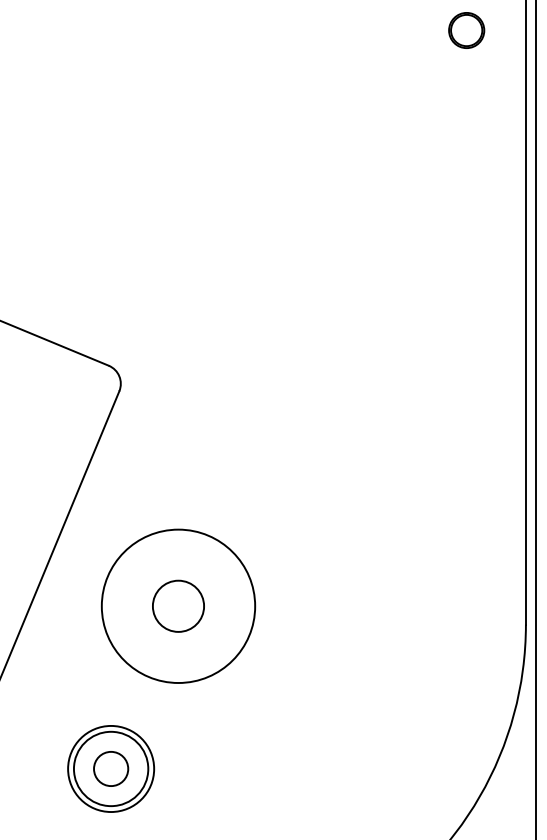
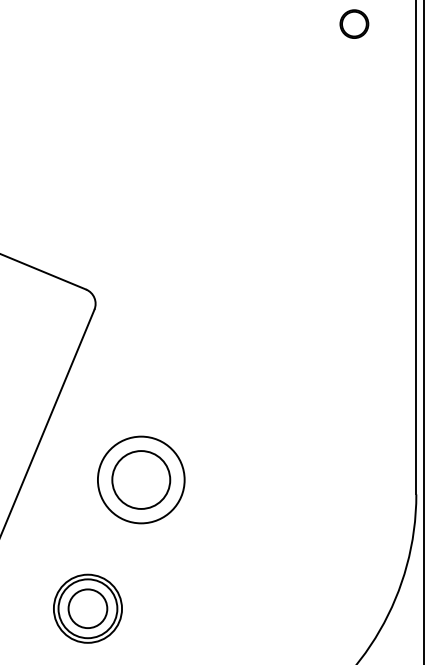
part: (466, 30) -> (354, 24), moved
circle: (178, 605) -> (141, 479), size x1.43
circle: (178, 606) -> (141, 480), size x0.71
circle: (110, 768) -> (87, 608), size x1.43

